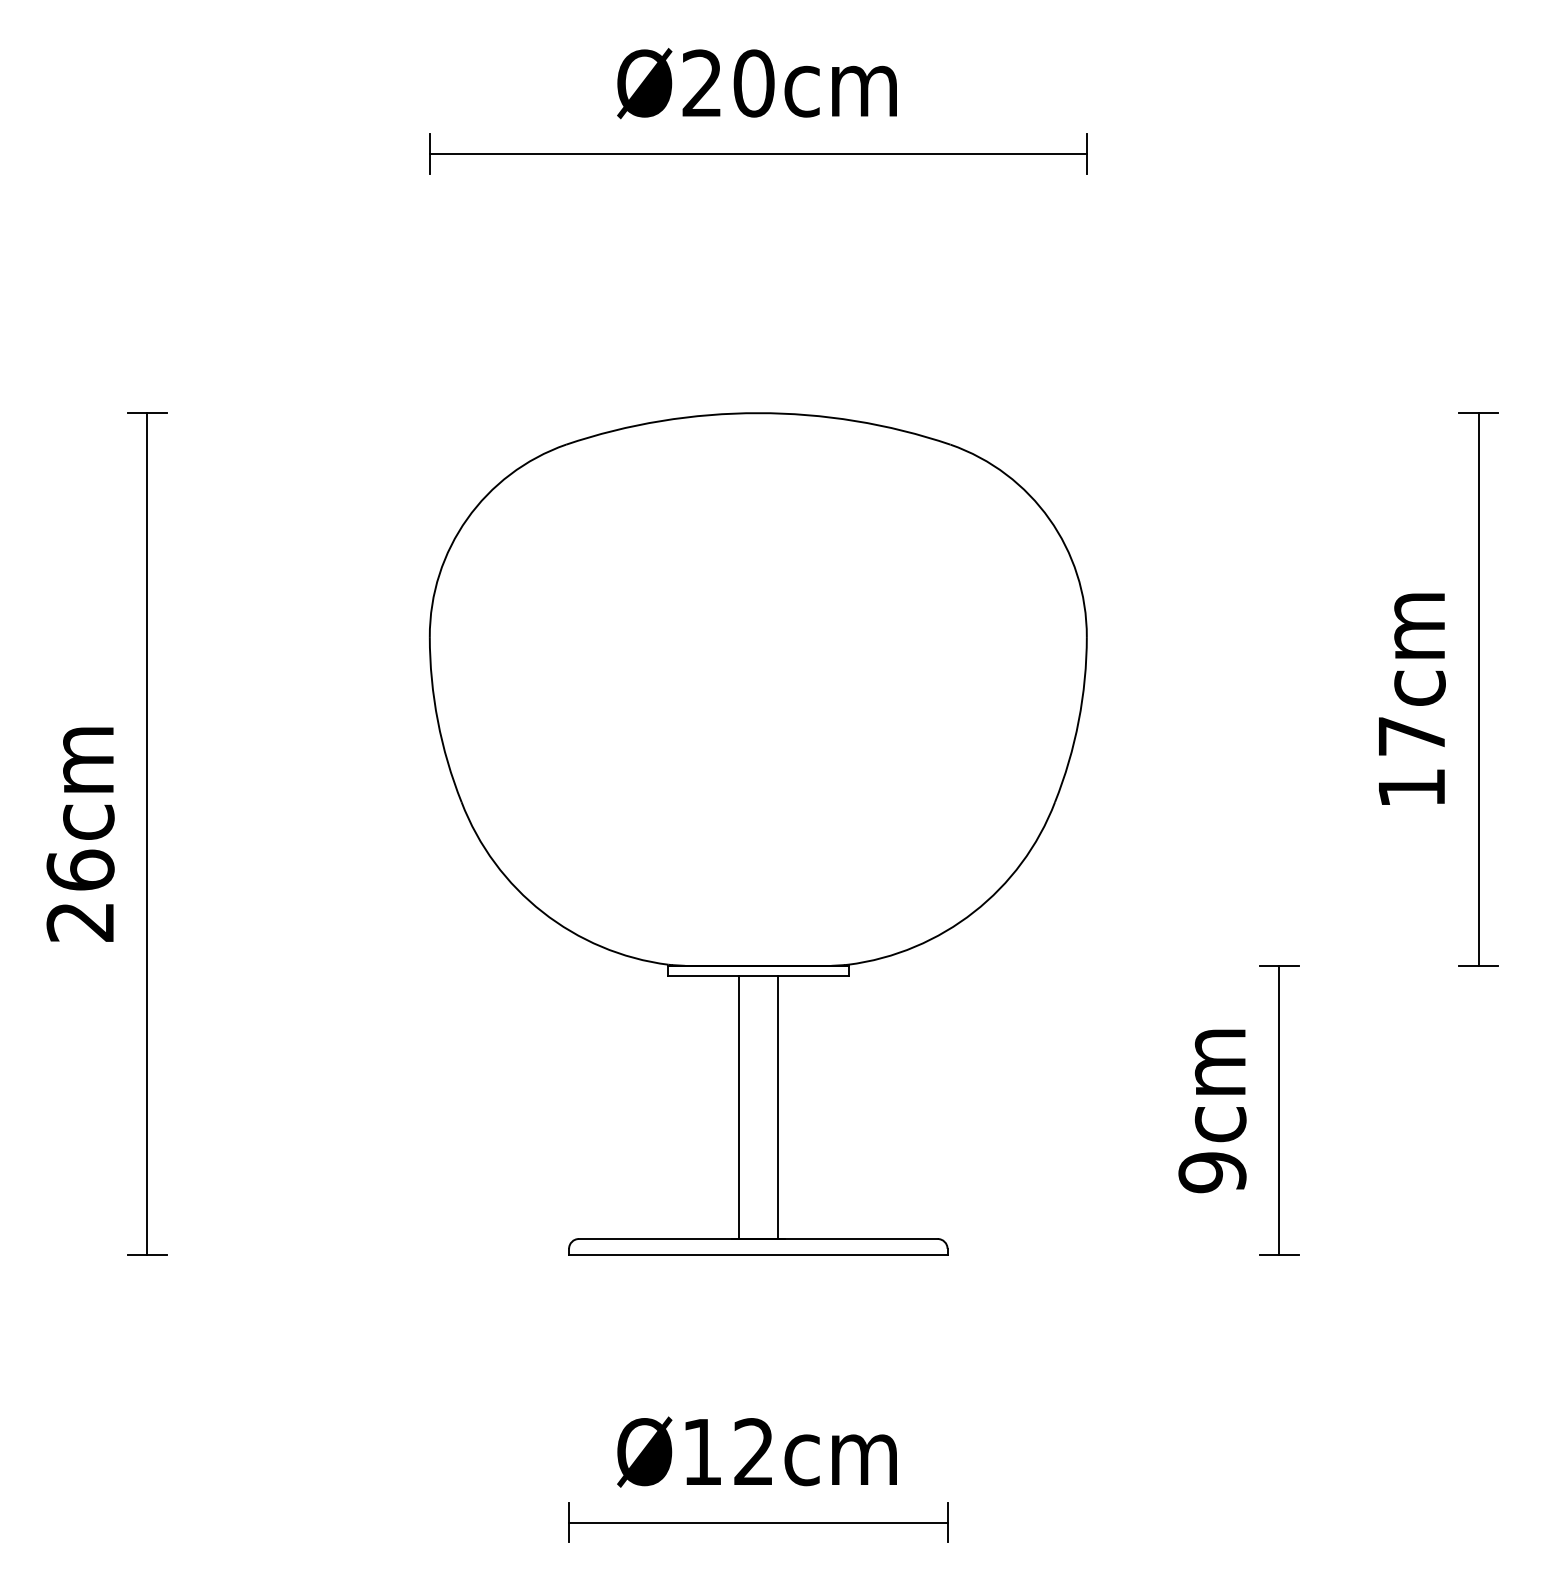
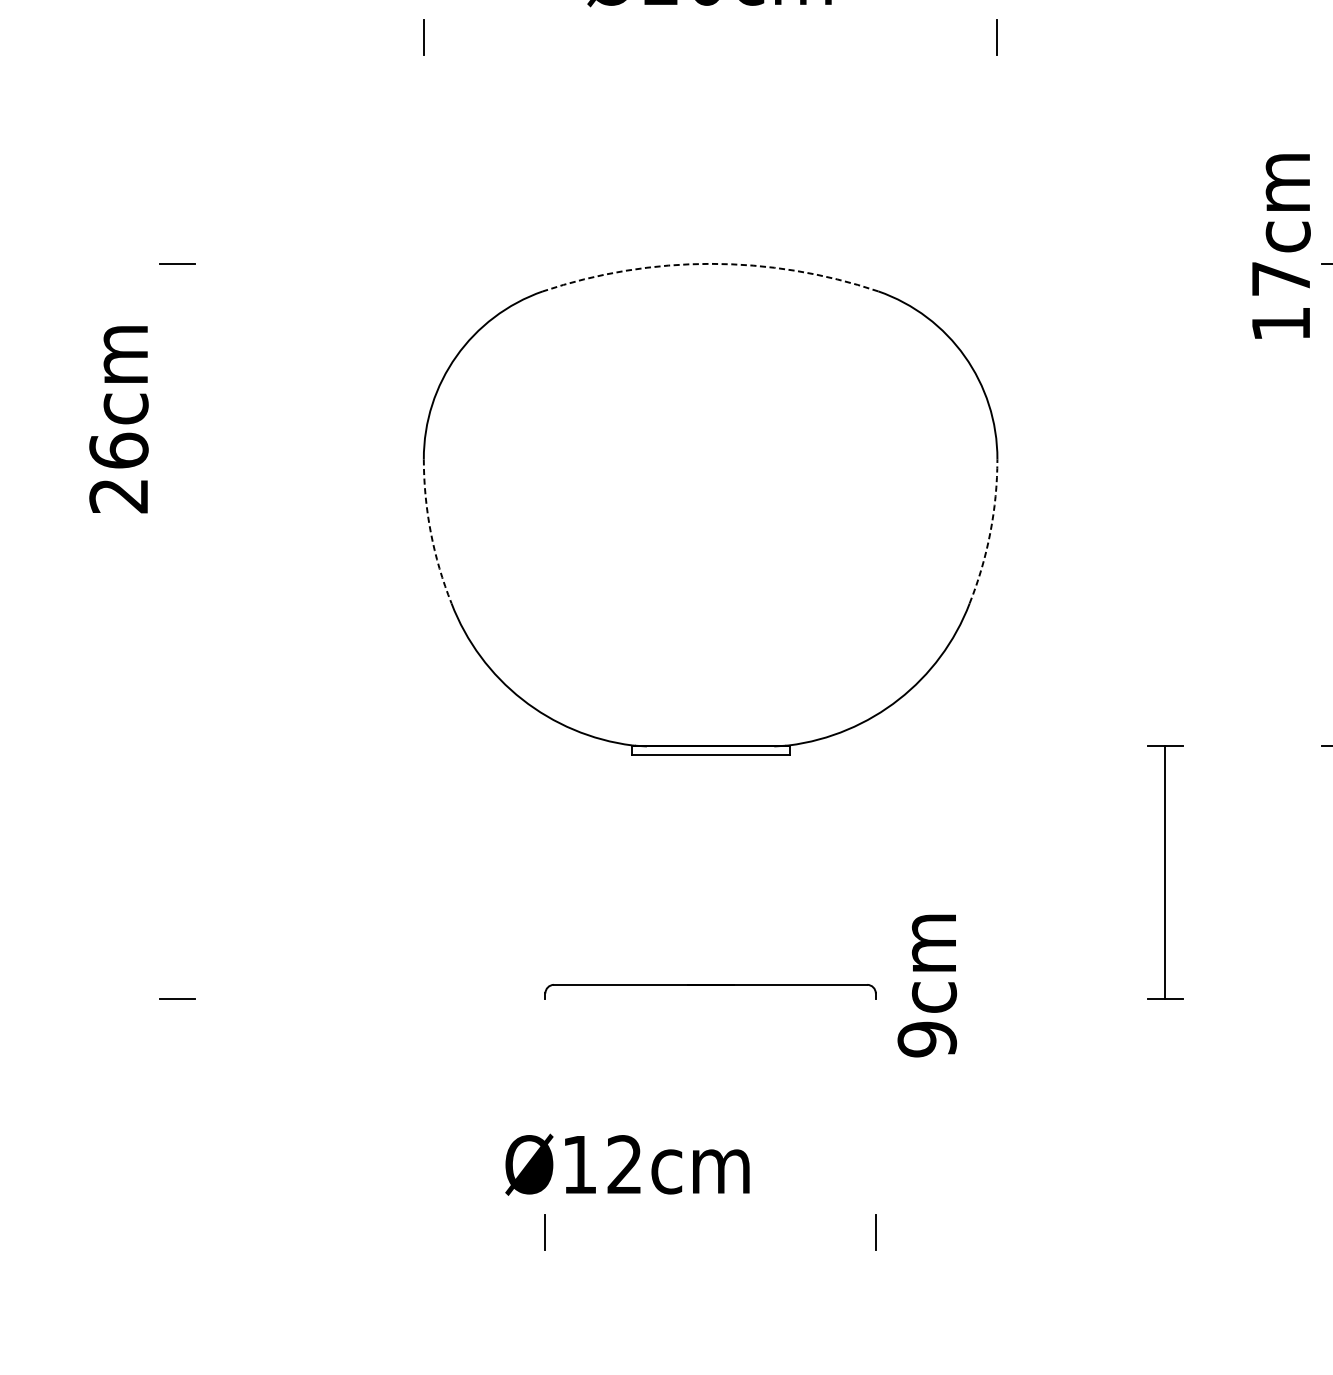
line: (757, 153) -> (709, 37), removed
arc: (758, 413) -> (710, 264), solid -> dashed
text: (1412, 698) -> (1281, 245), moved
arc: (437, 721) -> (430, 533), solid -> dashed
arc: (1078, 721) -> (990, 533), solid -> dashed
text: (80, 834) -> (118, 419), moved
line: (147, 834) -> (177, 631), removed
line: (738, 1106) -> (693, 869), removed
line: (778, 1106) -> (728, 869), removed
text: (1212, 1111) -> (927, 986), moved
line: (758, 1255) -> (710, 999), removed
text: (756, 1451) -> (626, 1164), moved
line: (758, 1522) -> (710, 1232), removed

